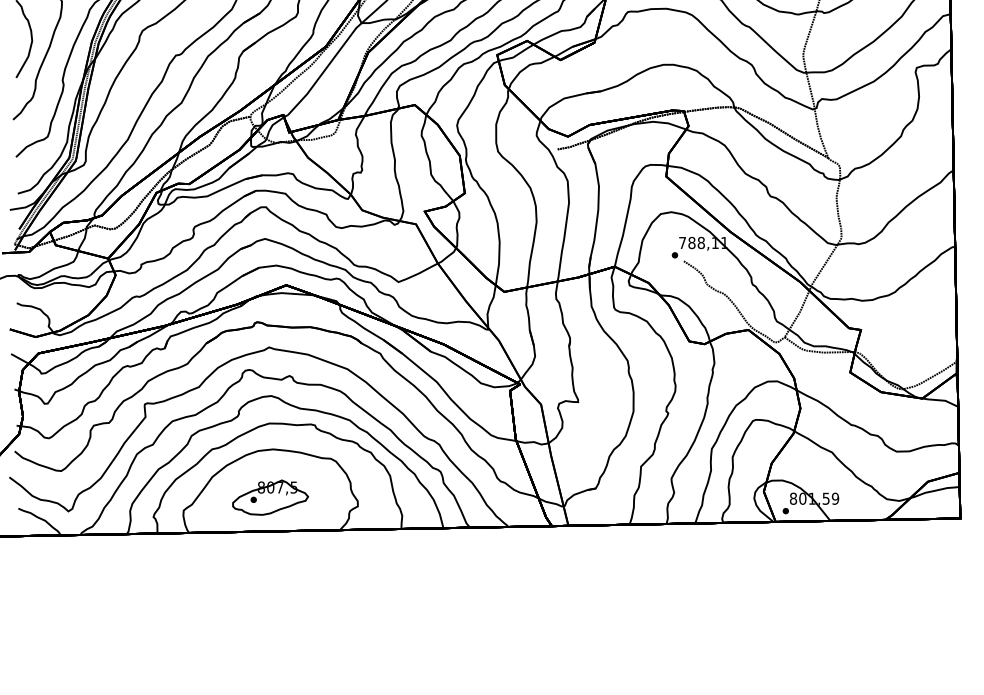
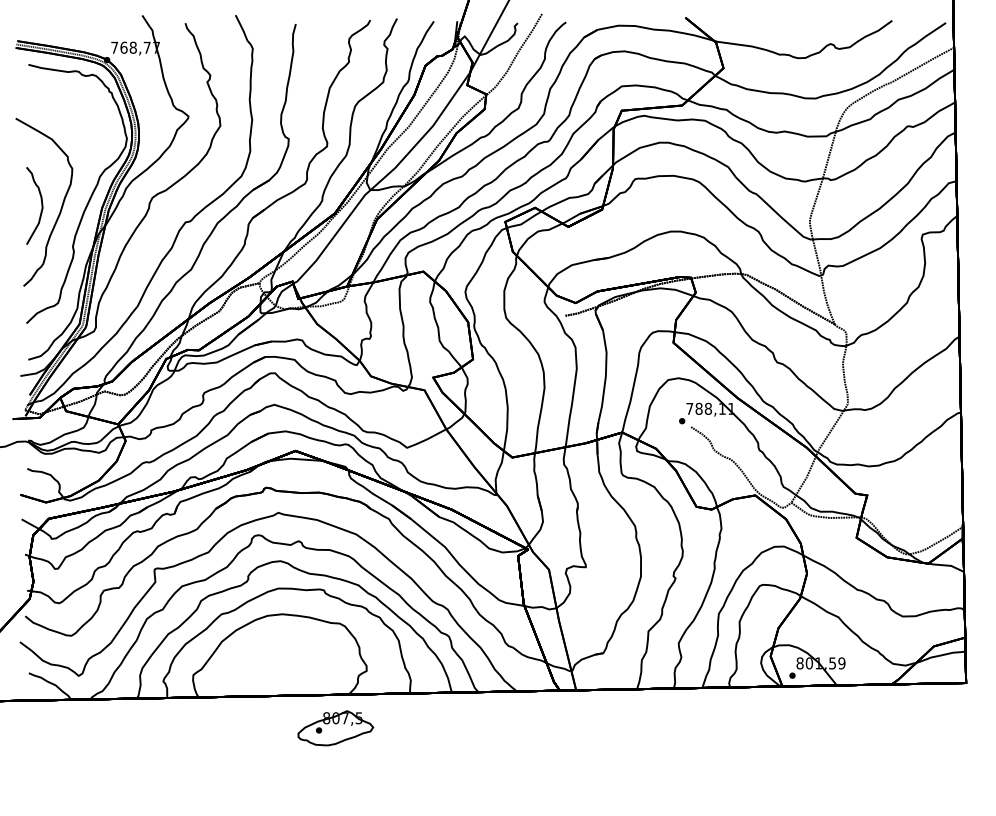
part: (270, 497) -> (335, 728), moved

